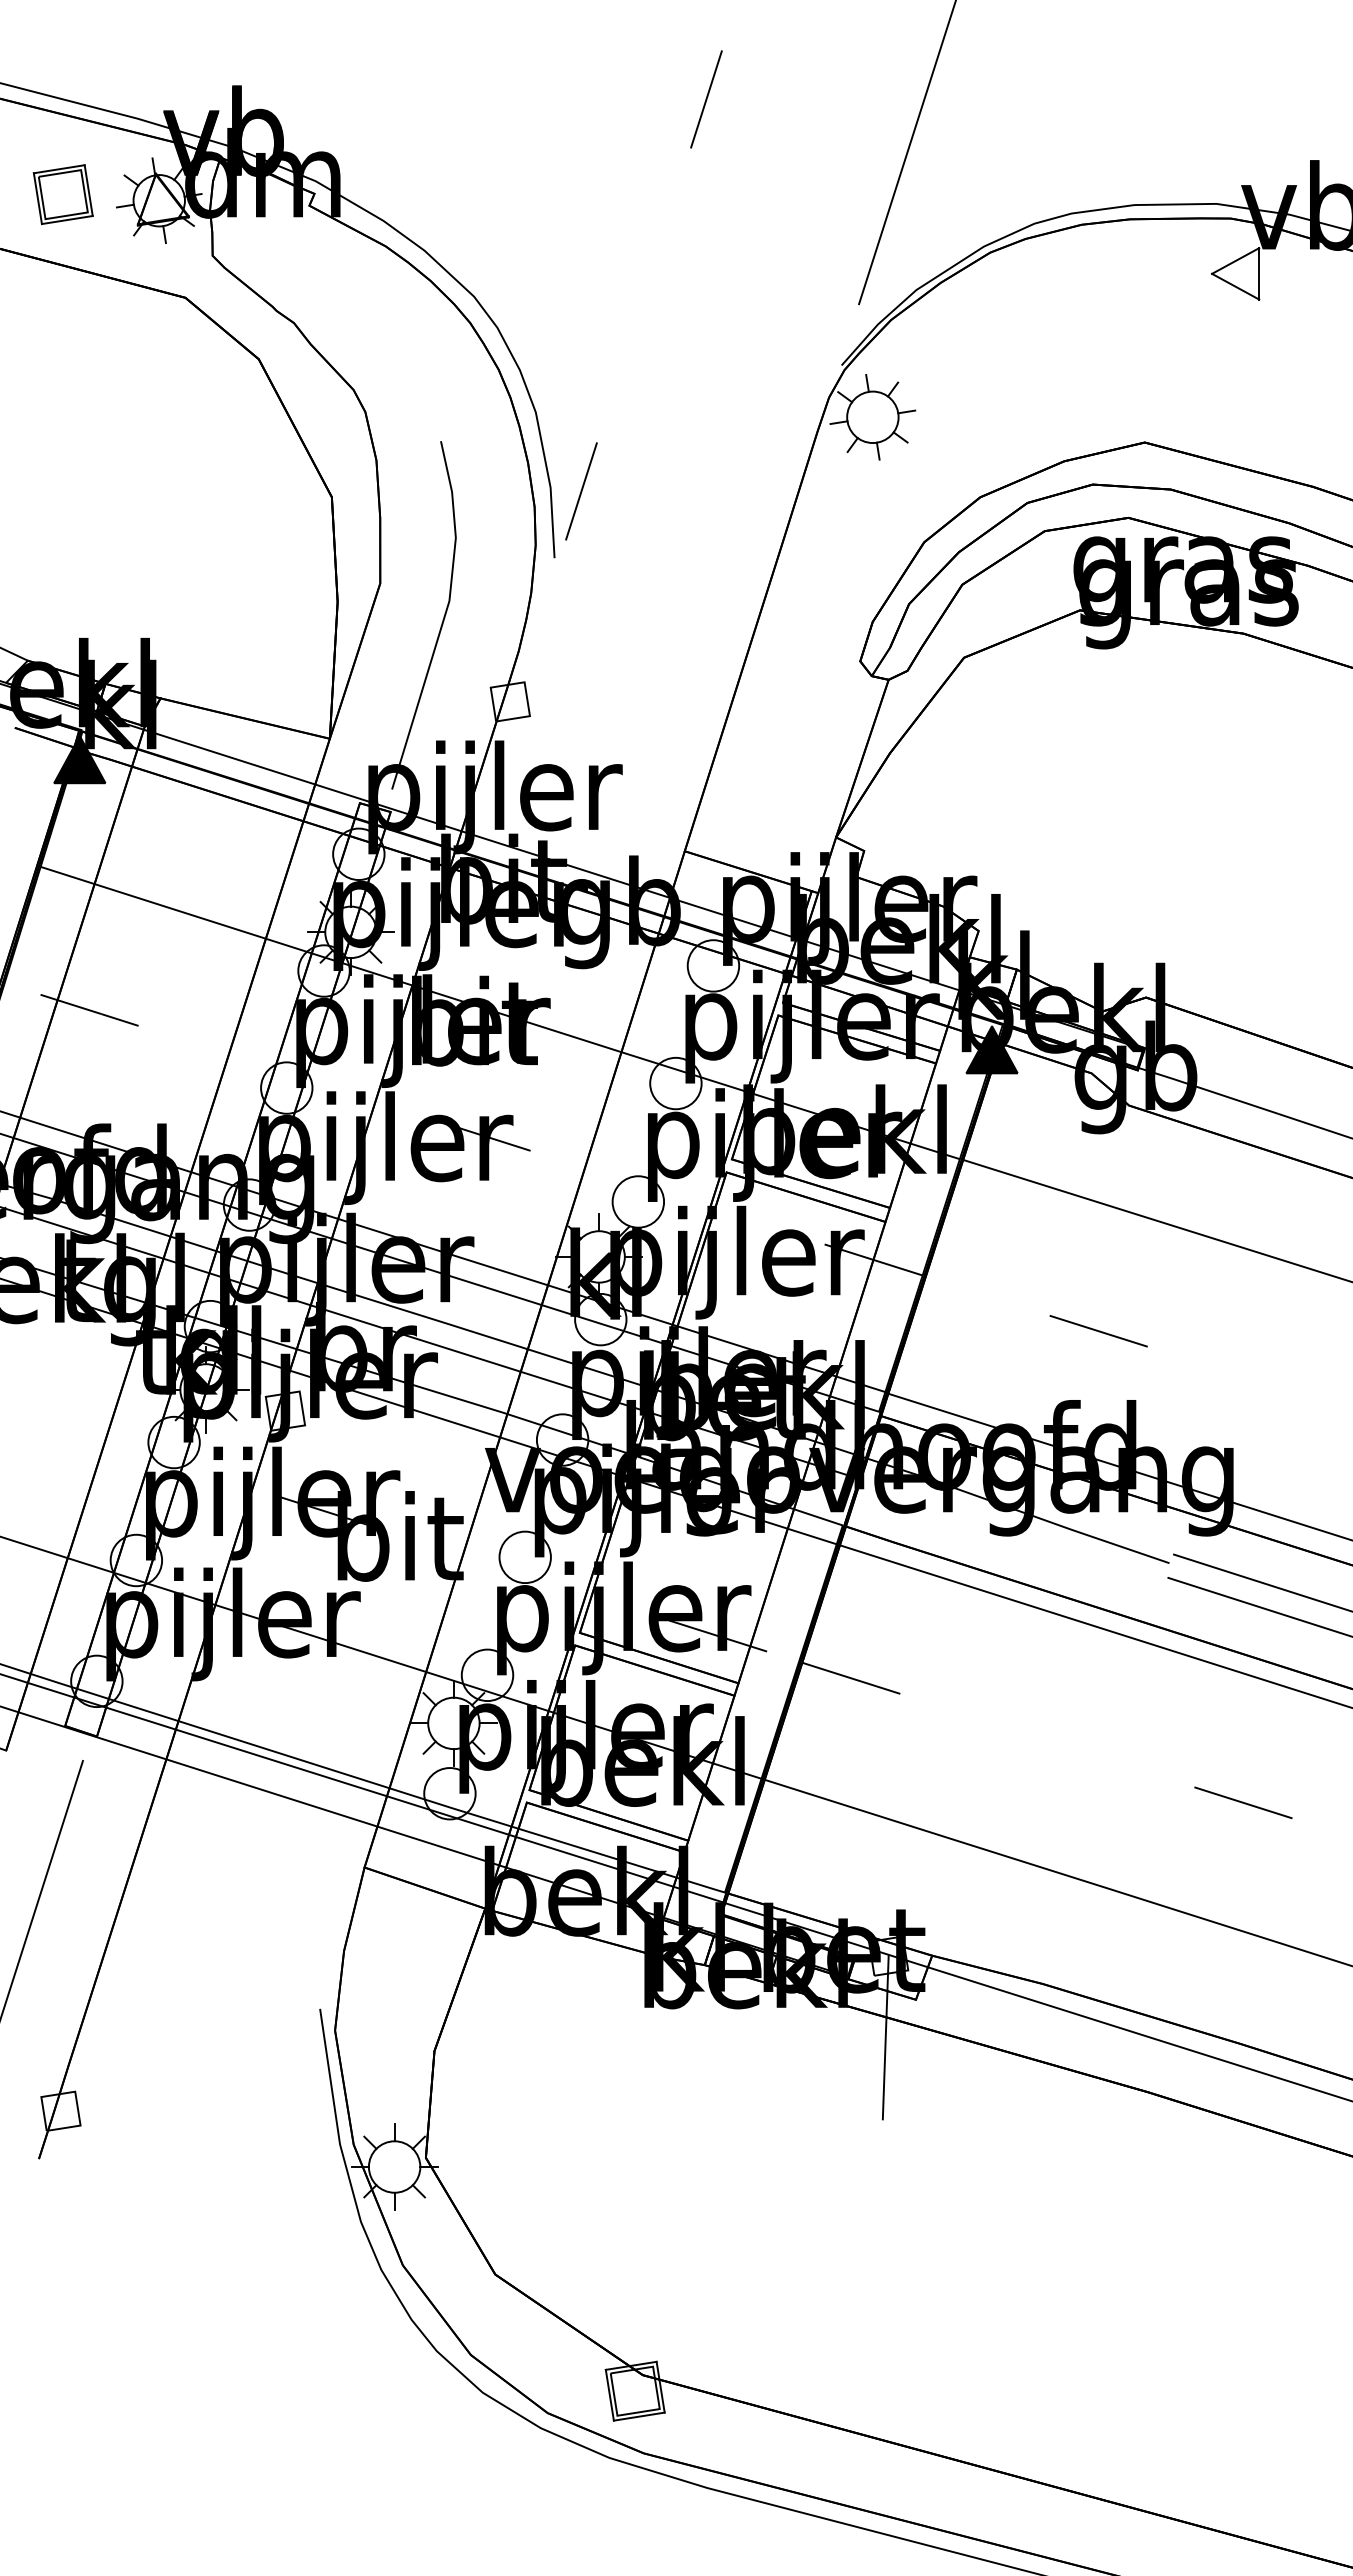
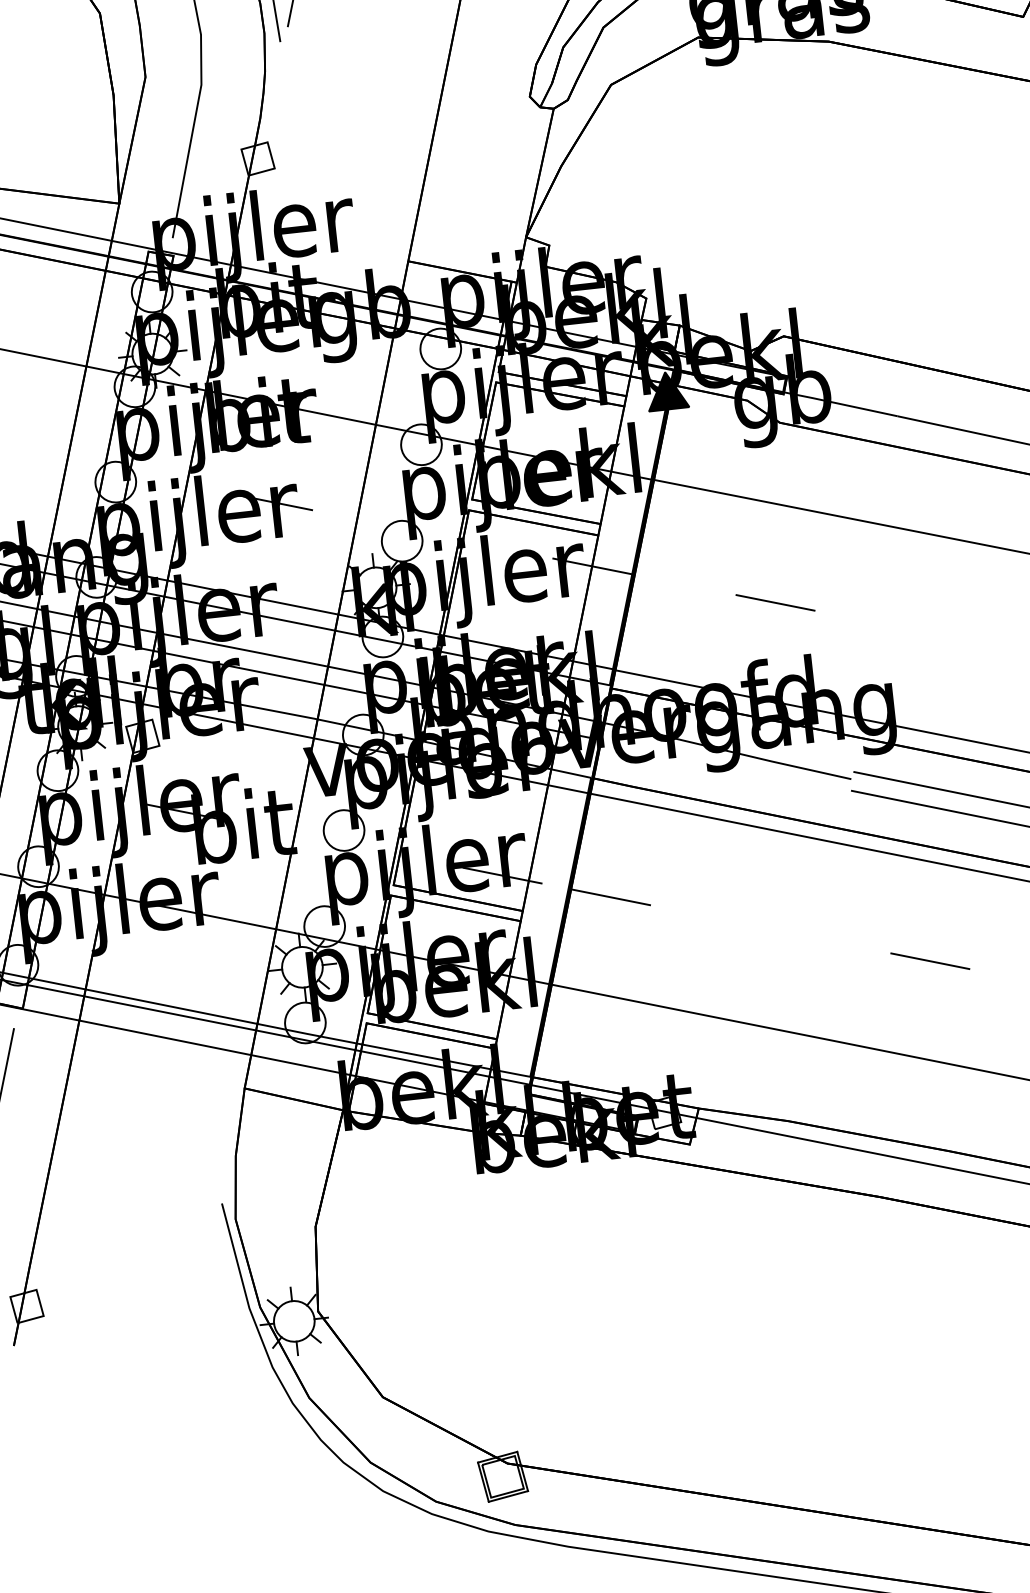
line: (885, 2037) -> (669, 1176), removed

